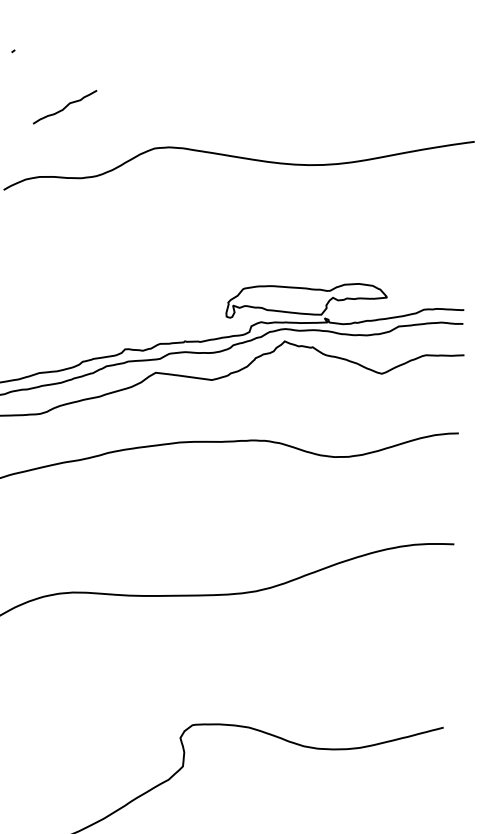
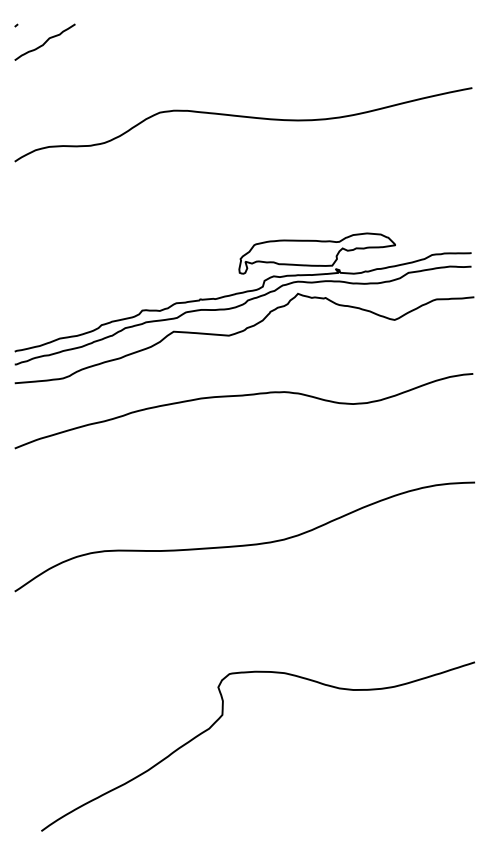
curve: (65, 106) -> (45, 41), moved

